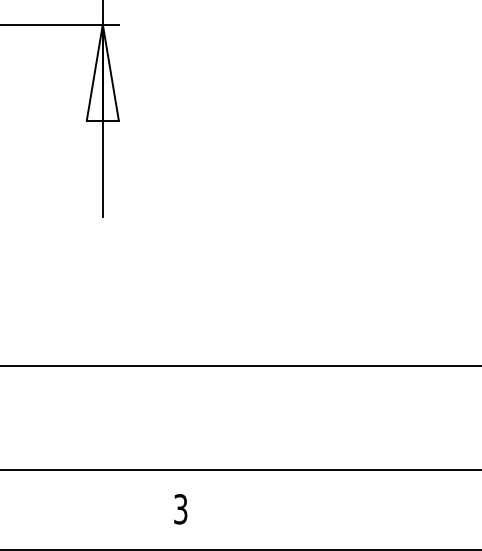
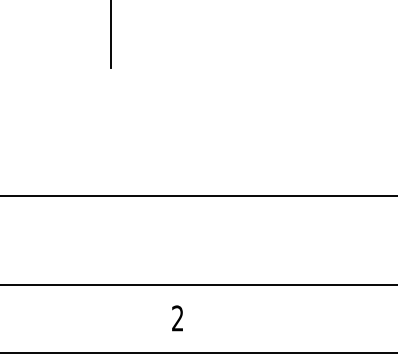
text: (180, 509) -> (177, 318), 3 -> 2

